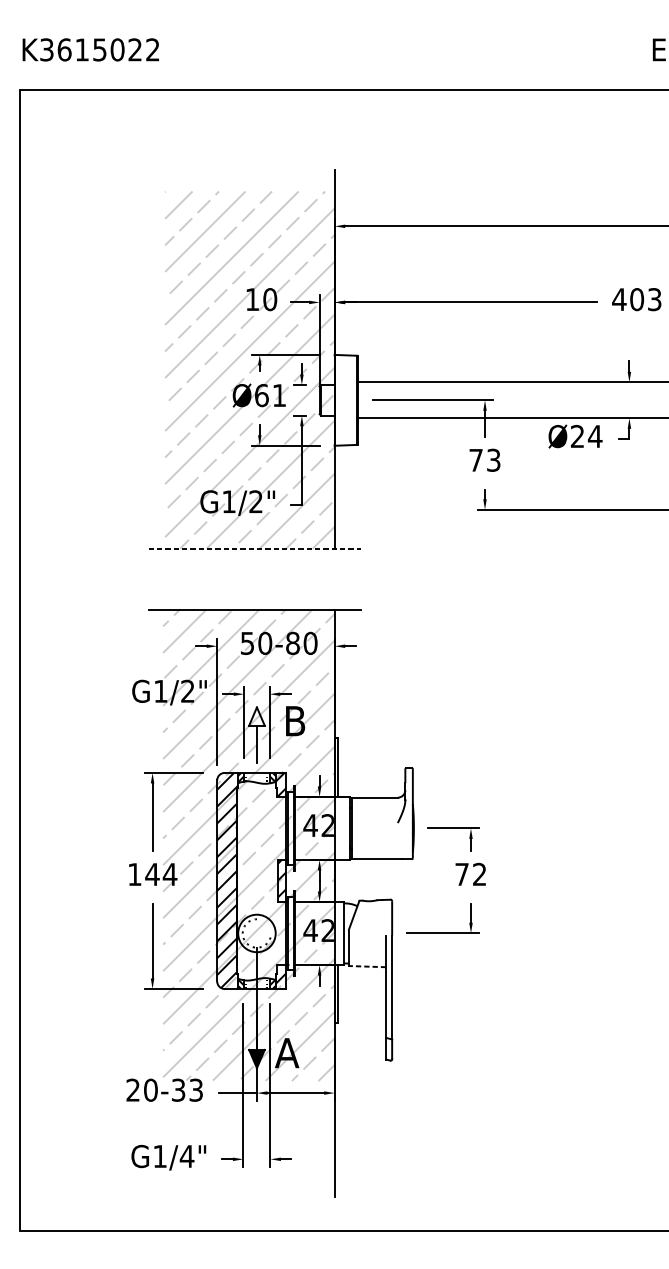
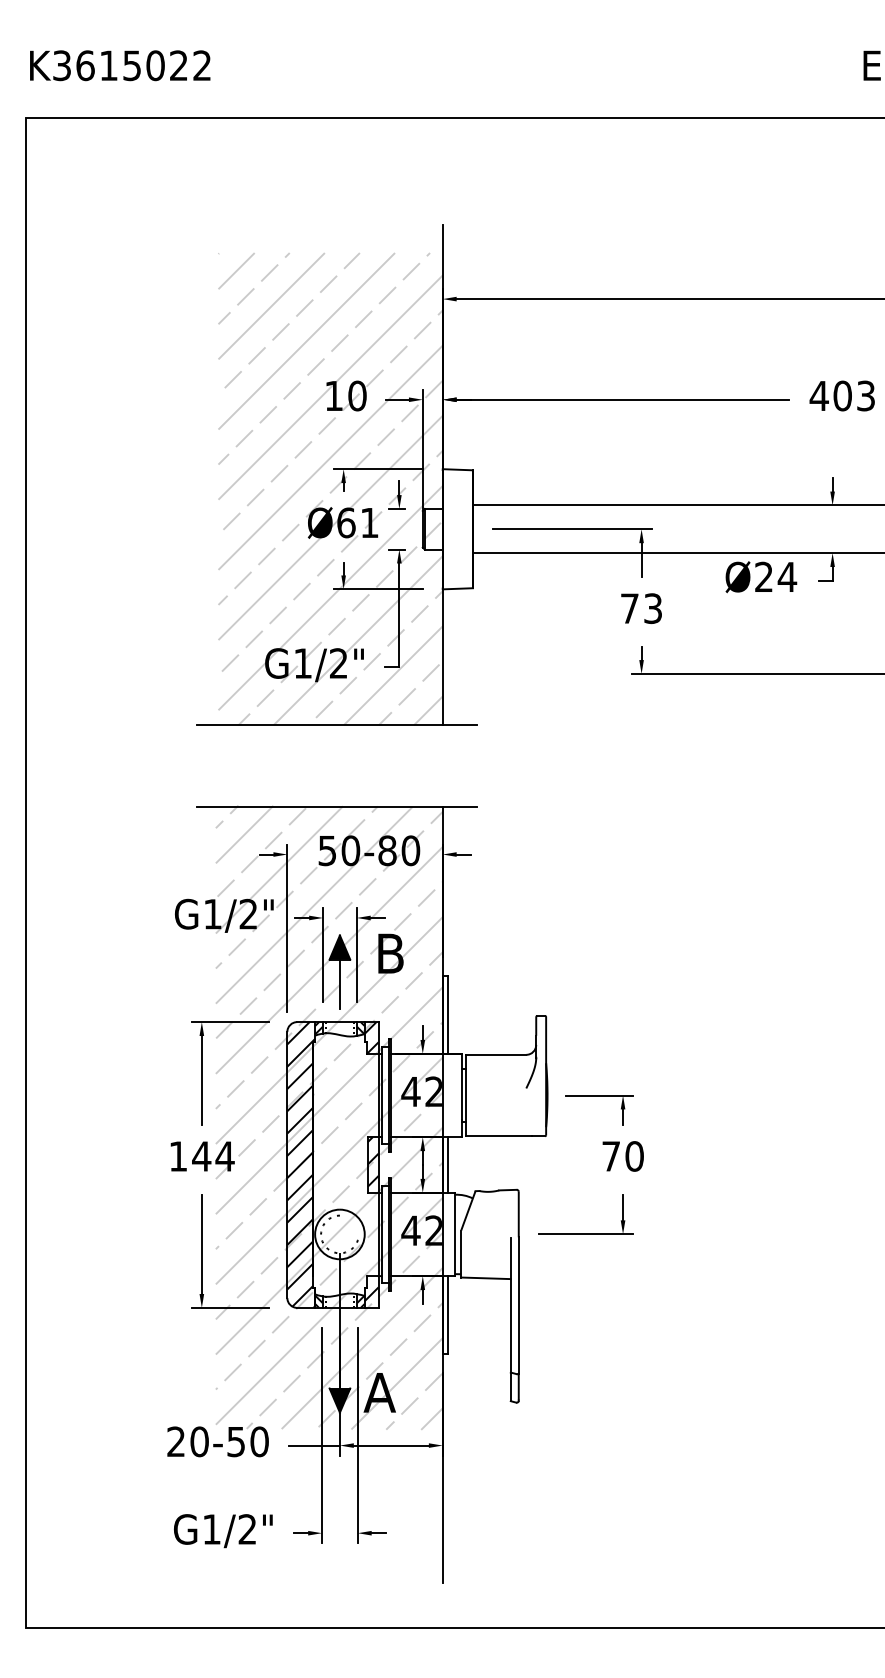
line: (255, 548) -> (337, 725), dashed -> solid
fill: (256, 716) -> (339, 947), added
text: (479, 874) -> (634, 1156), 72 -> 70
line: (338, 880) -> (447, 1164), added
line: (367, 966) -> (486, 1278), dashed -> solid
text: (187, 1089) -> (248, 1441), 20-33 -> 20-50
text: (187, 1156) -> (247, 1529), G1/4" -> G1/2"

